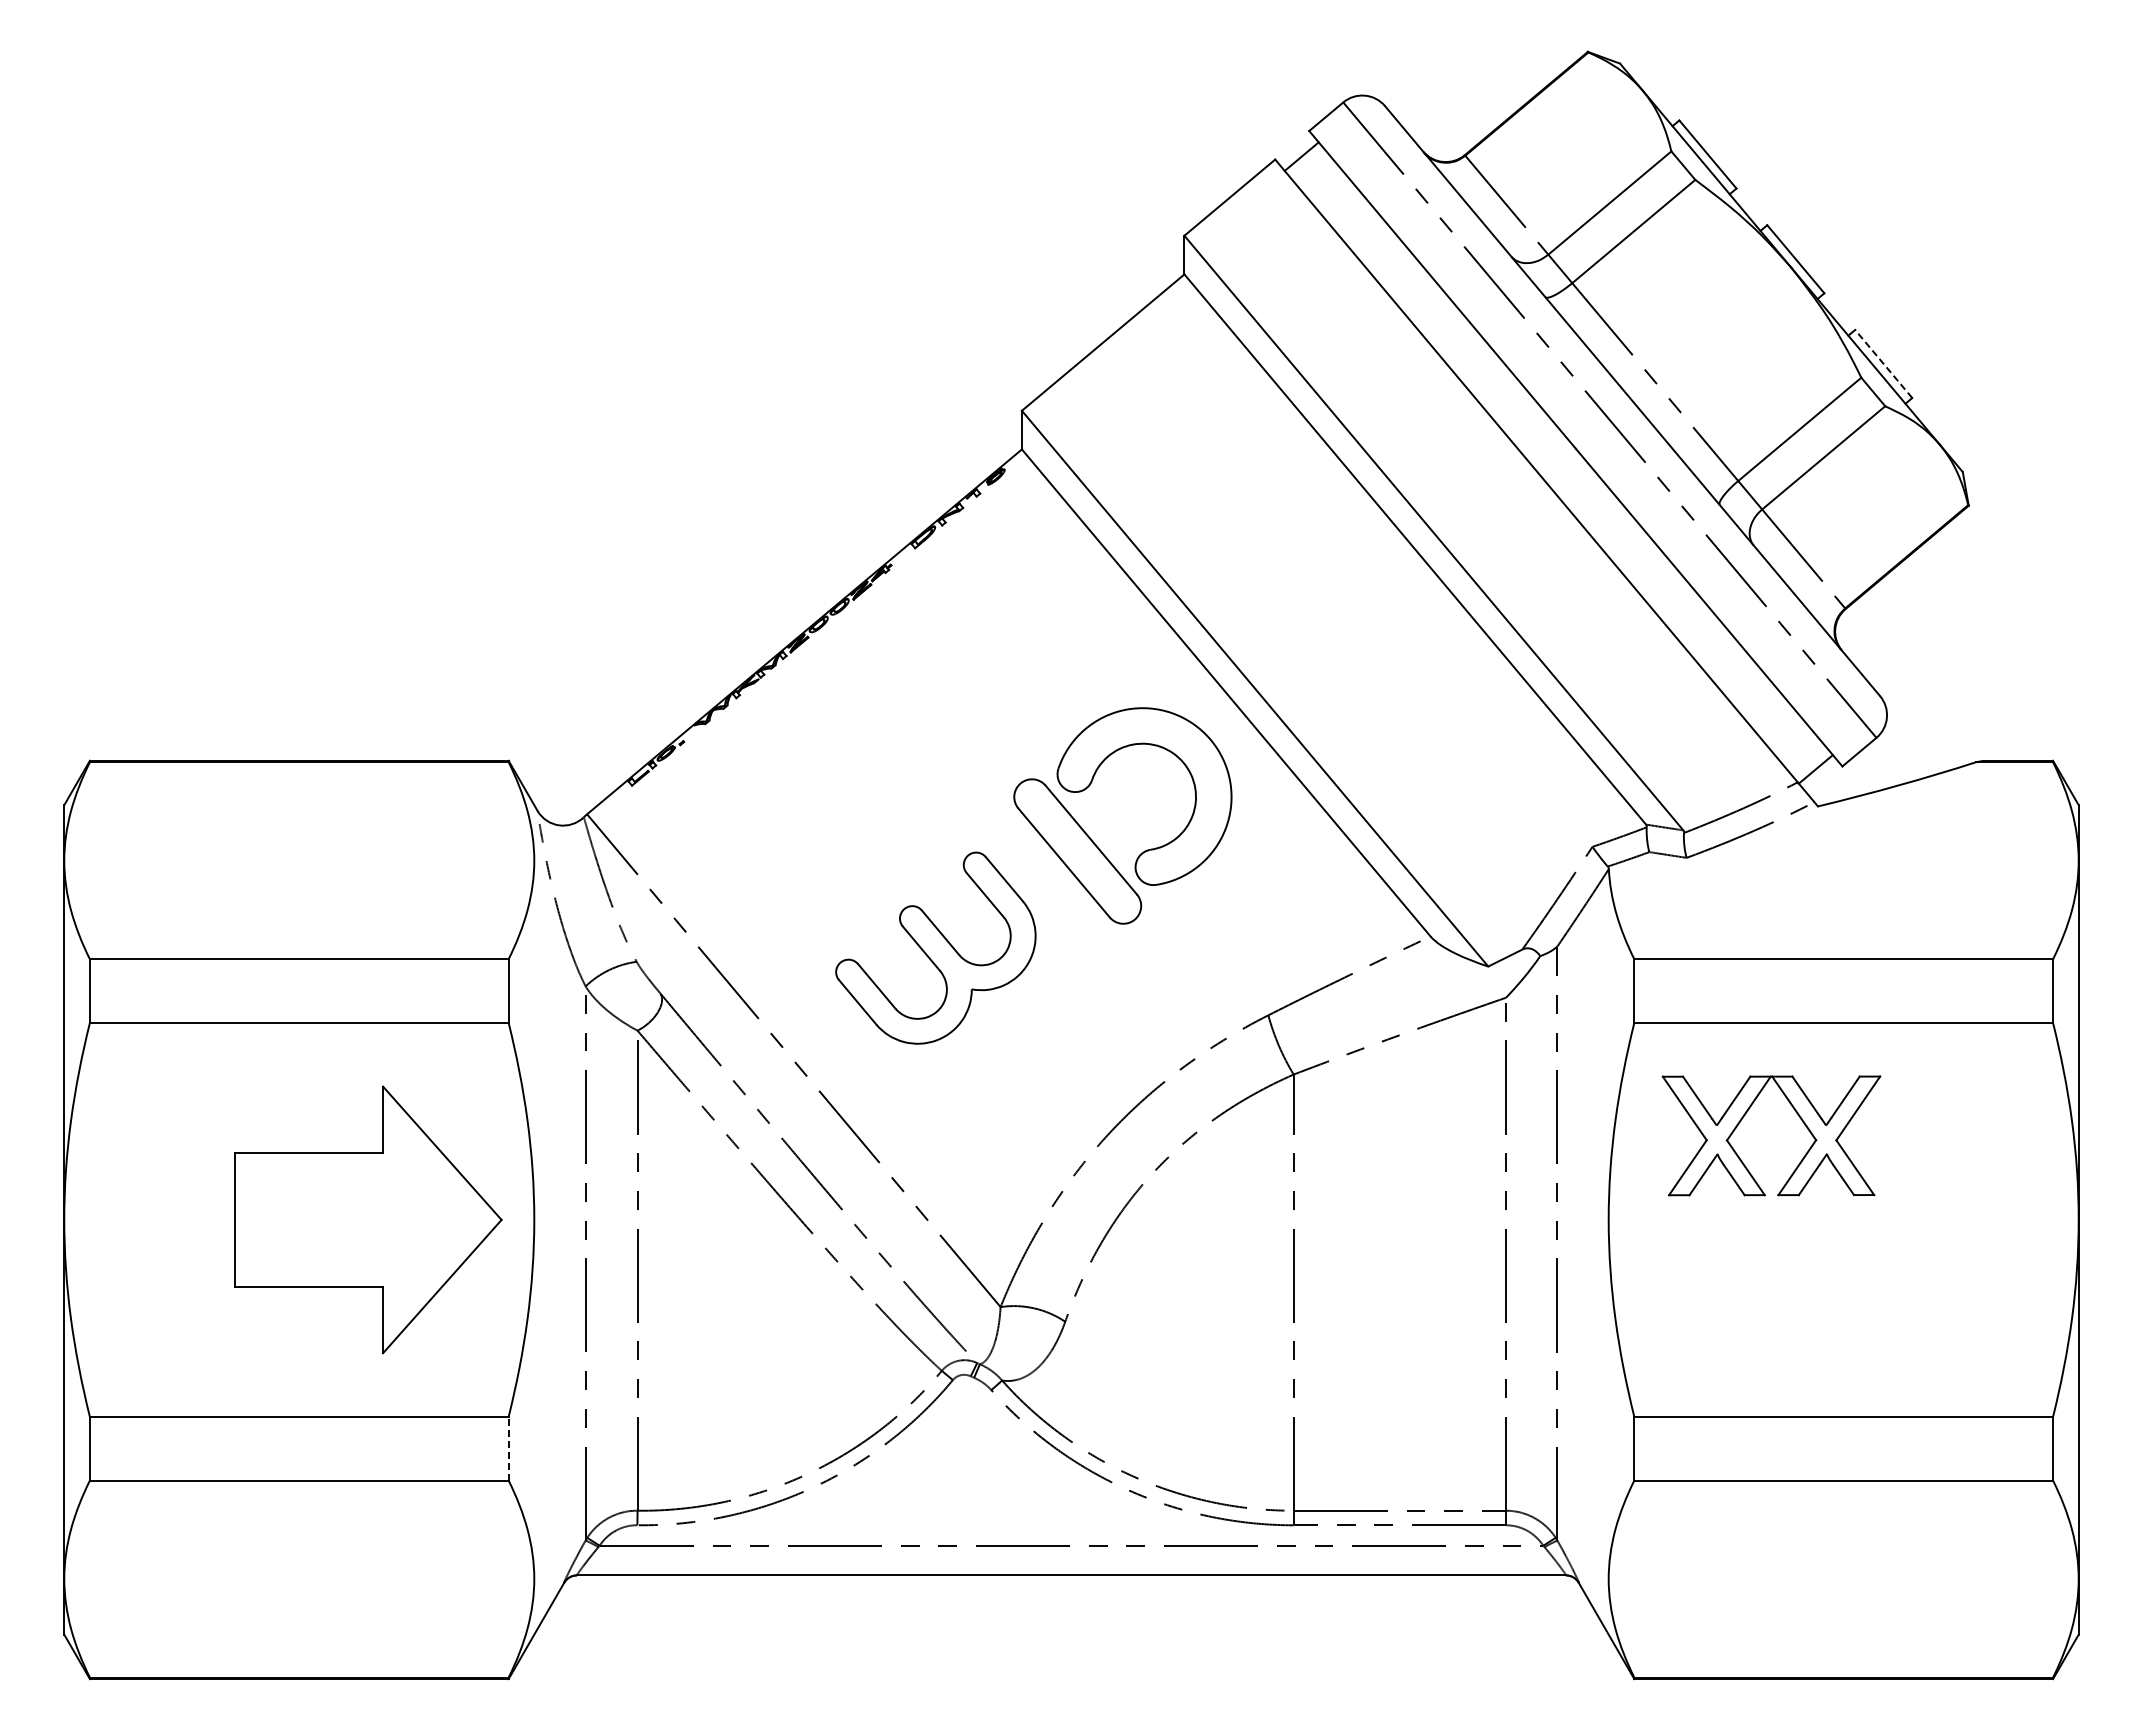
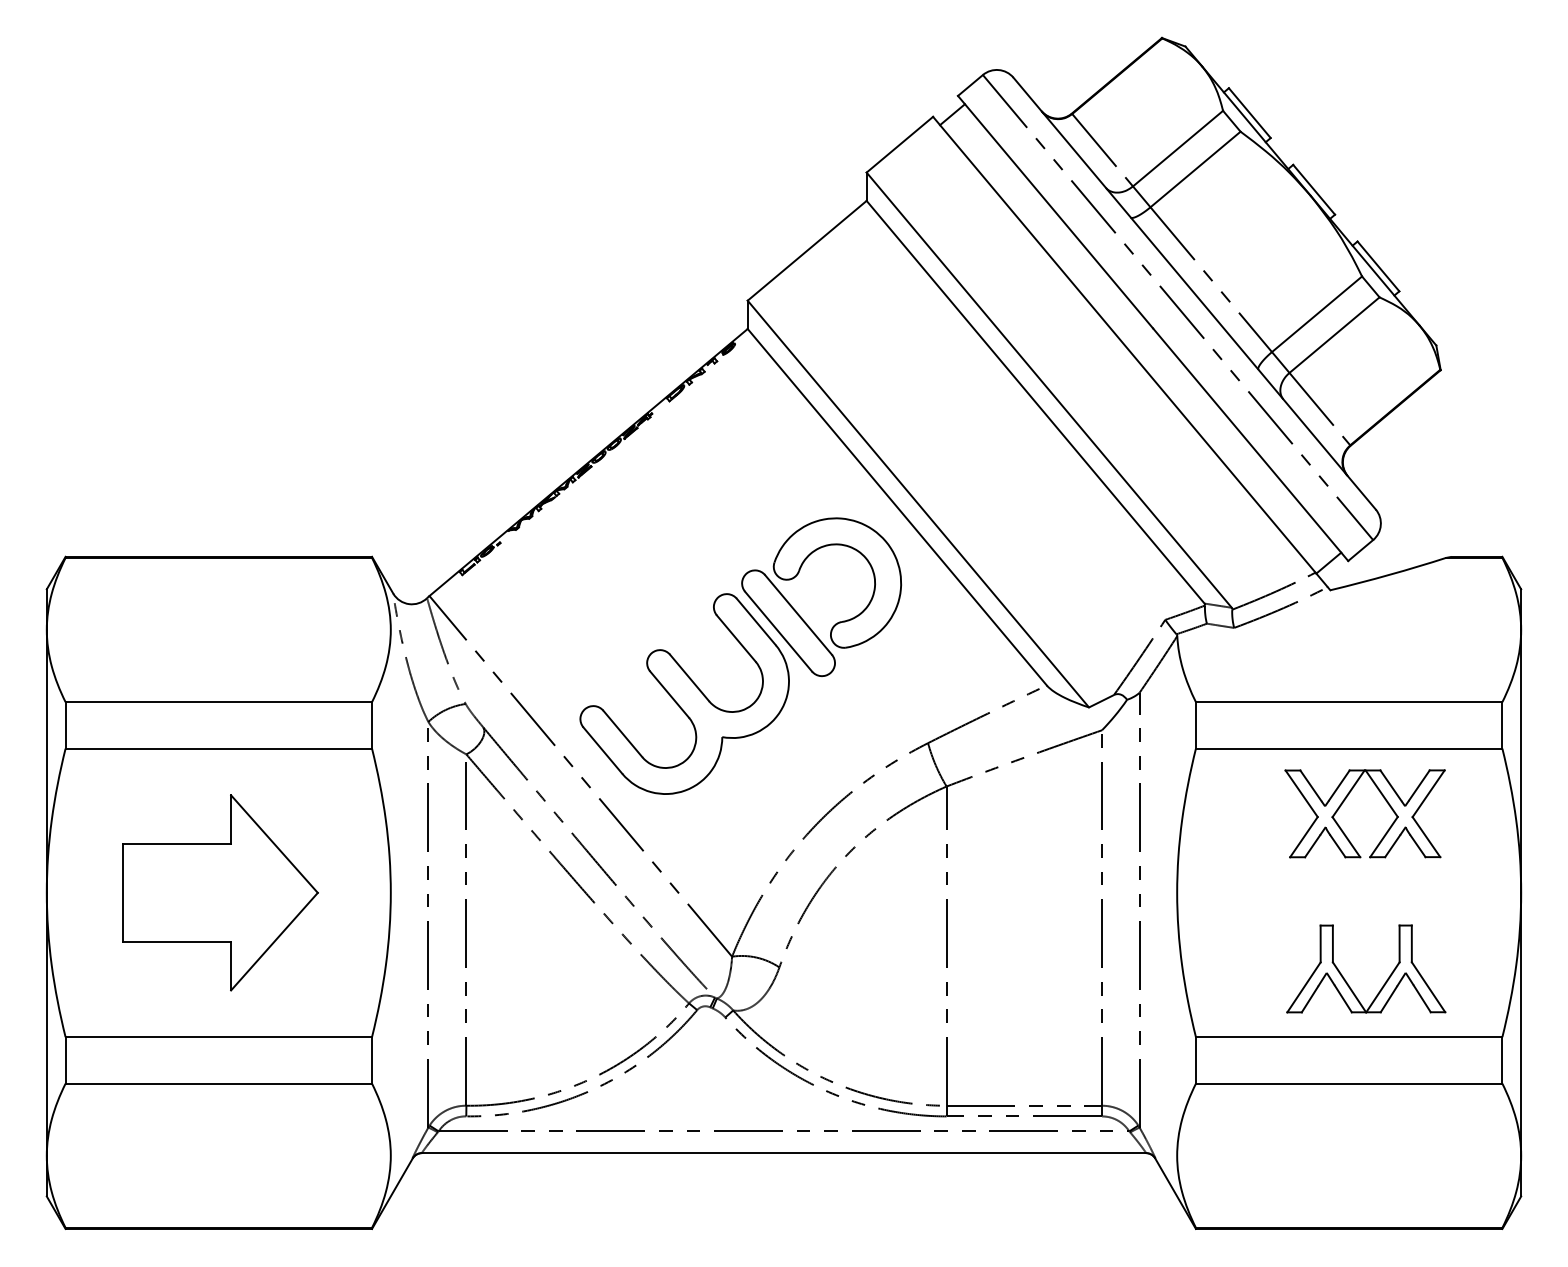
line: (1883, 363) -> (1378, 266), dashed -> solid
part: (935, 947) -> (684, 693), size x1.43
part: (1743, 1118) -> (1344, 801), moved
part: (368, 1219) -> (220, 892), moved
part: (1840, 1341) -> (1346, 981), added
line: (508, 1448) -> (371, 1060), dashed -> solid

